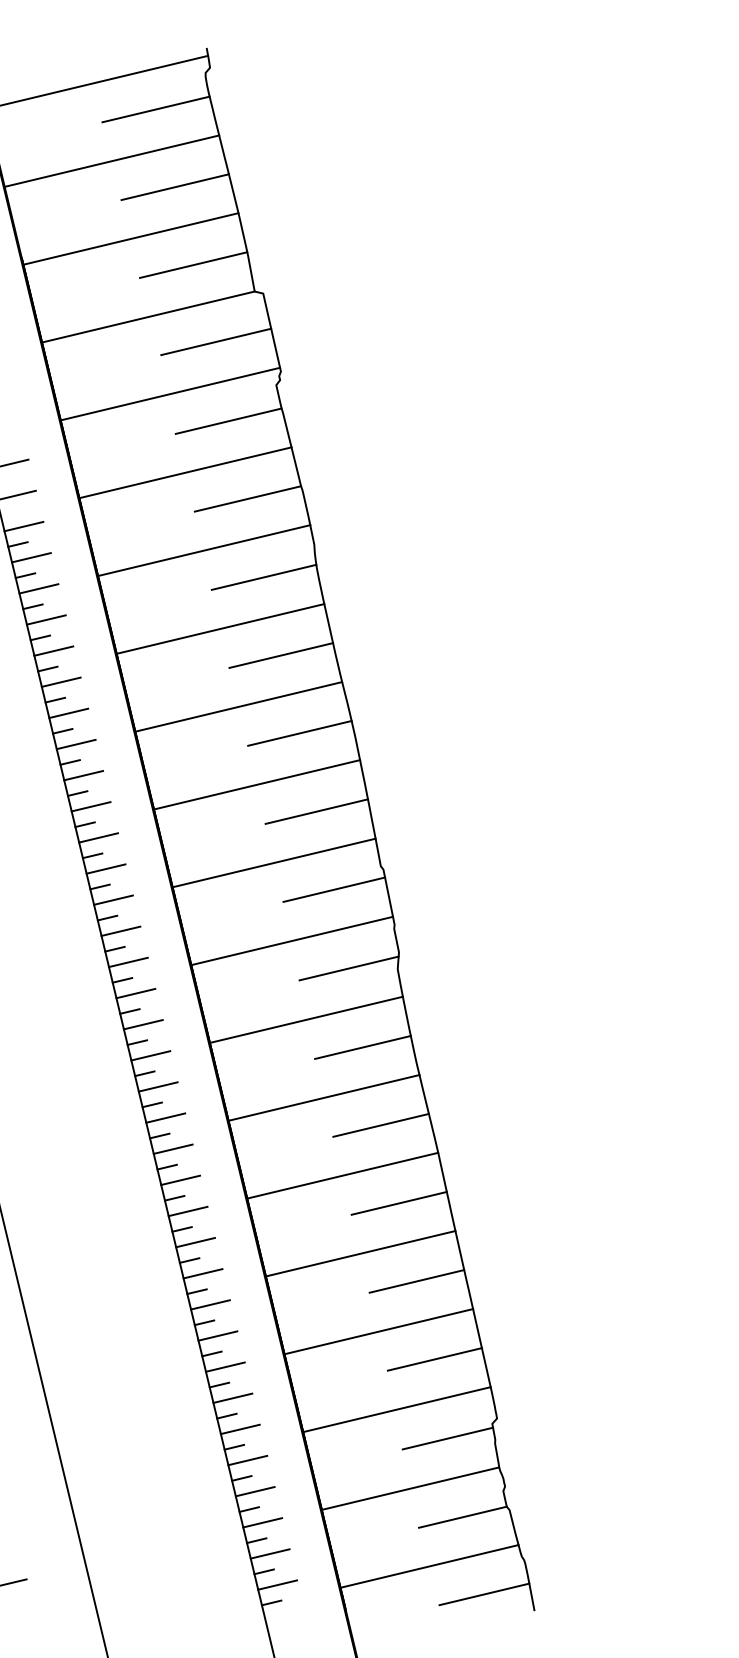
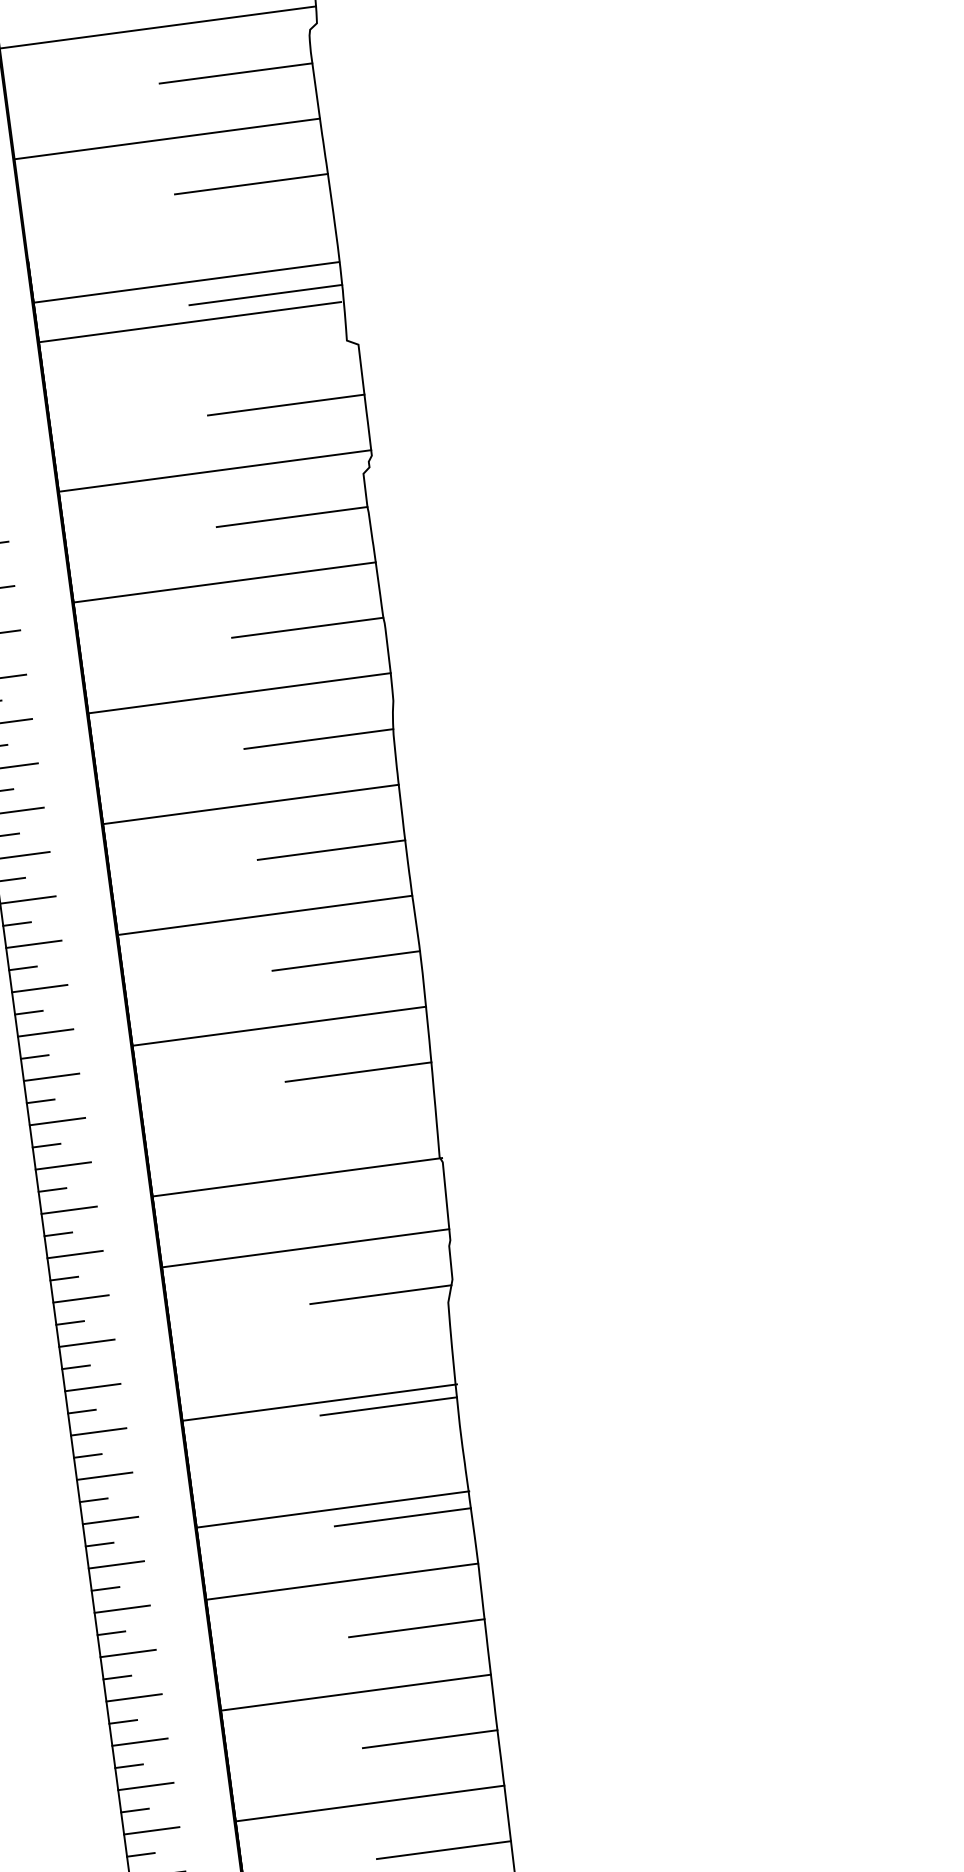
line: (130, 238) -> (185, 281), moved
line: (148, 316) -> (189, 321), moved
line: (273, 862) -> (296, 1176), moved
line: (334, 889) -> (371, 1182), removed
line: (305, 1019) -> (318, 1401), moved
line: (323, 1097) -> (332, 1508), moved

